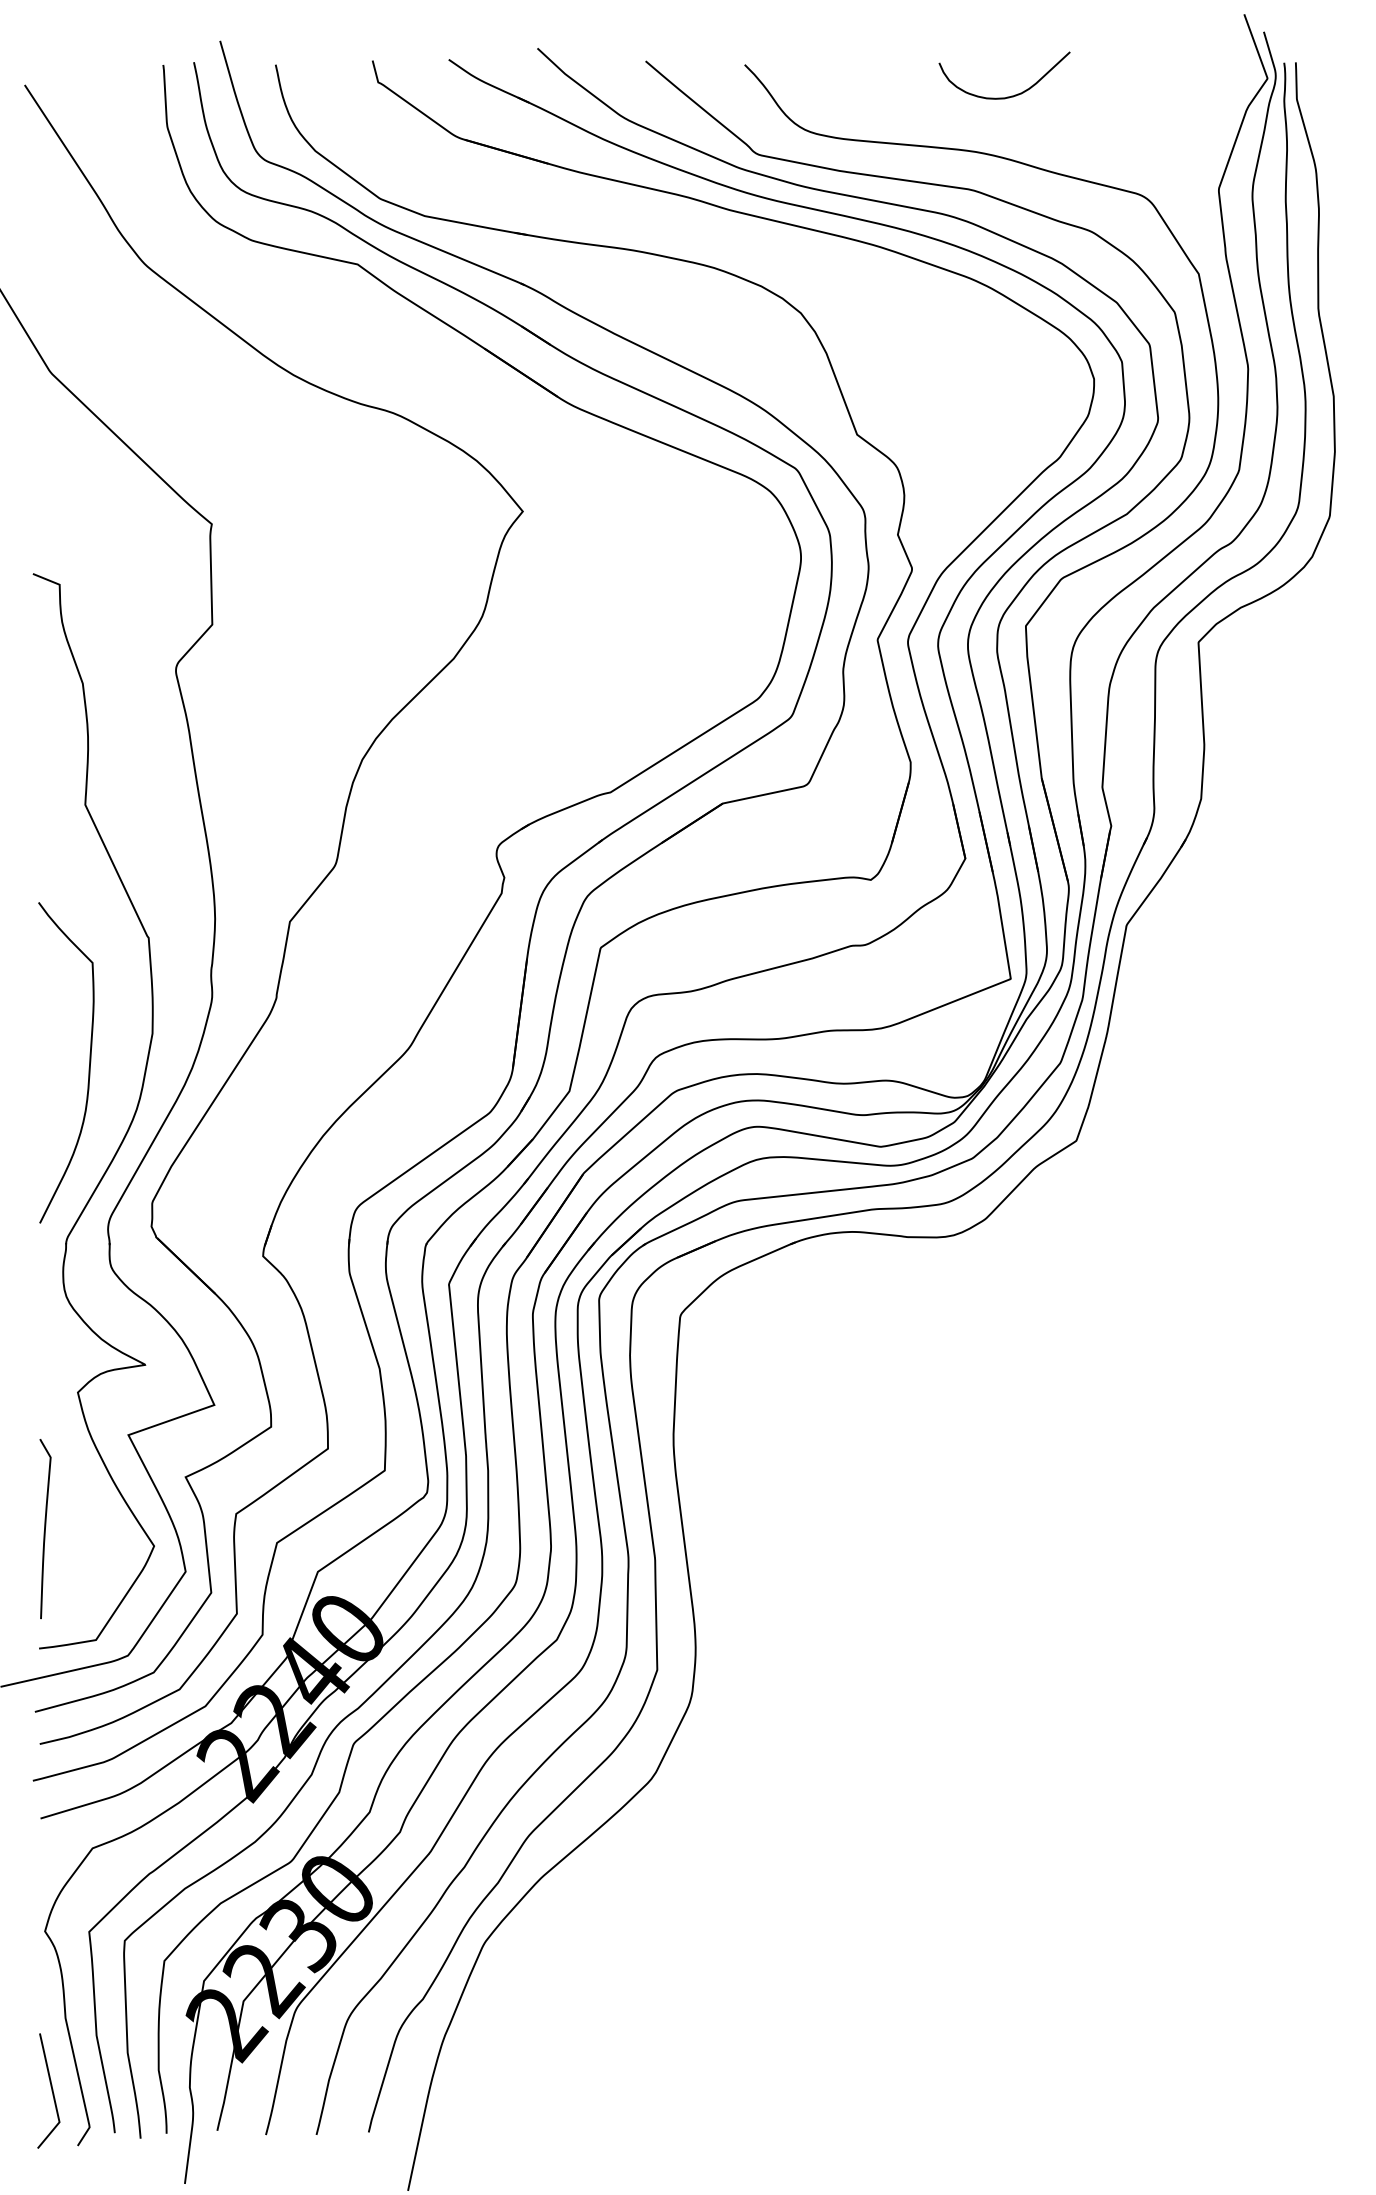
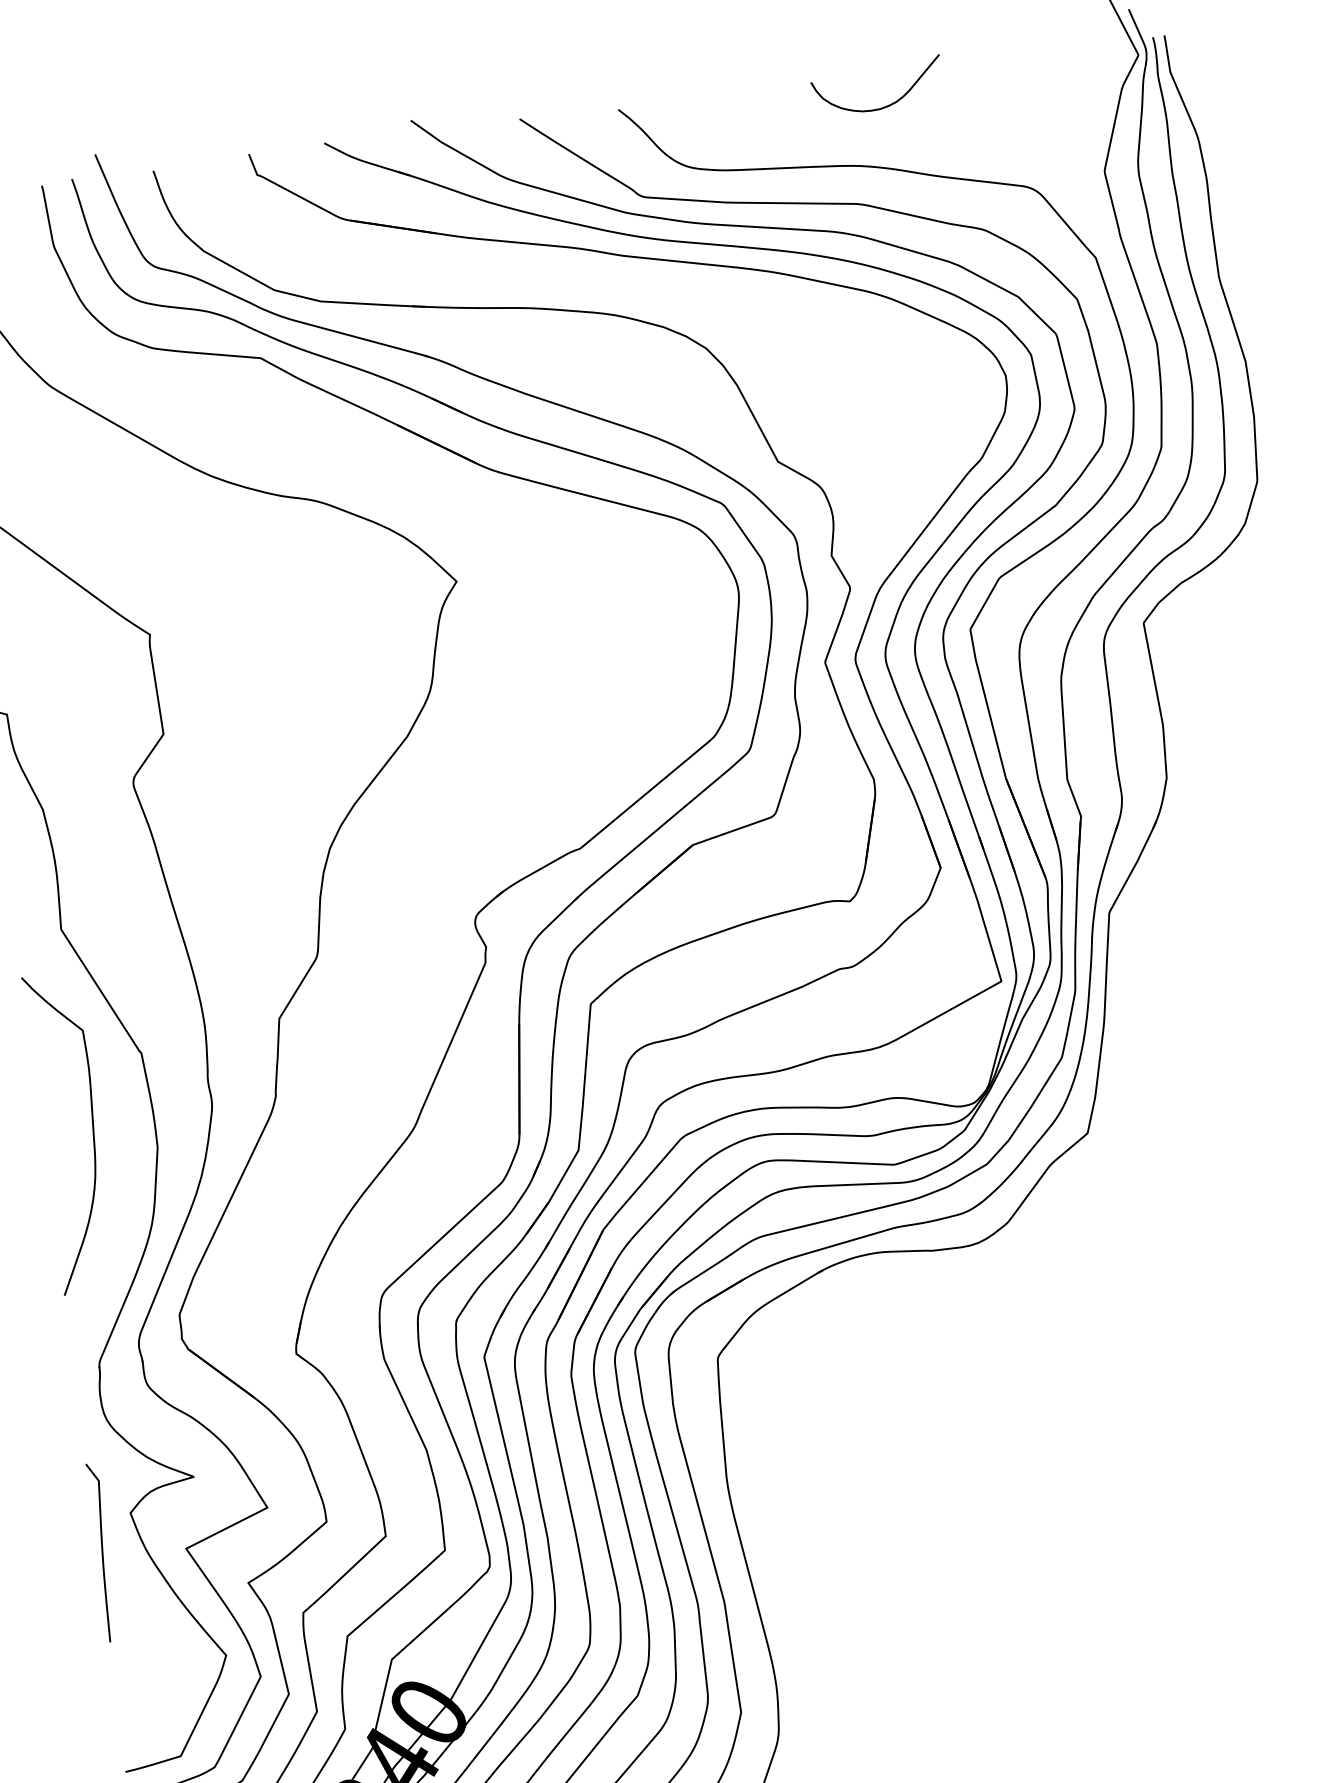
curve: (88, 1068) -> (92, 1135), moved
curve: (45, 1529) -> (103, 1553), moved

